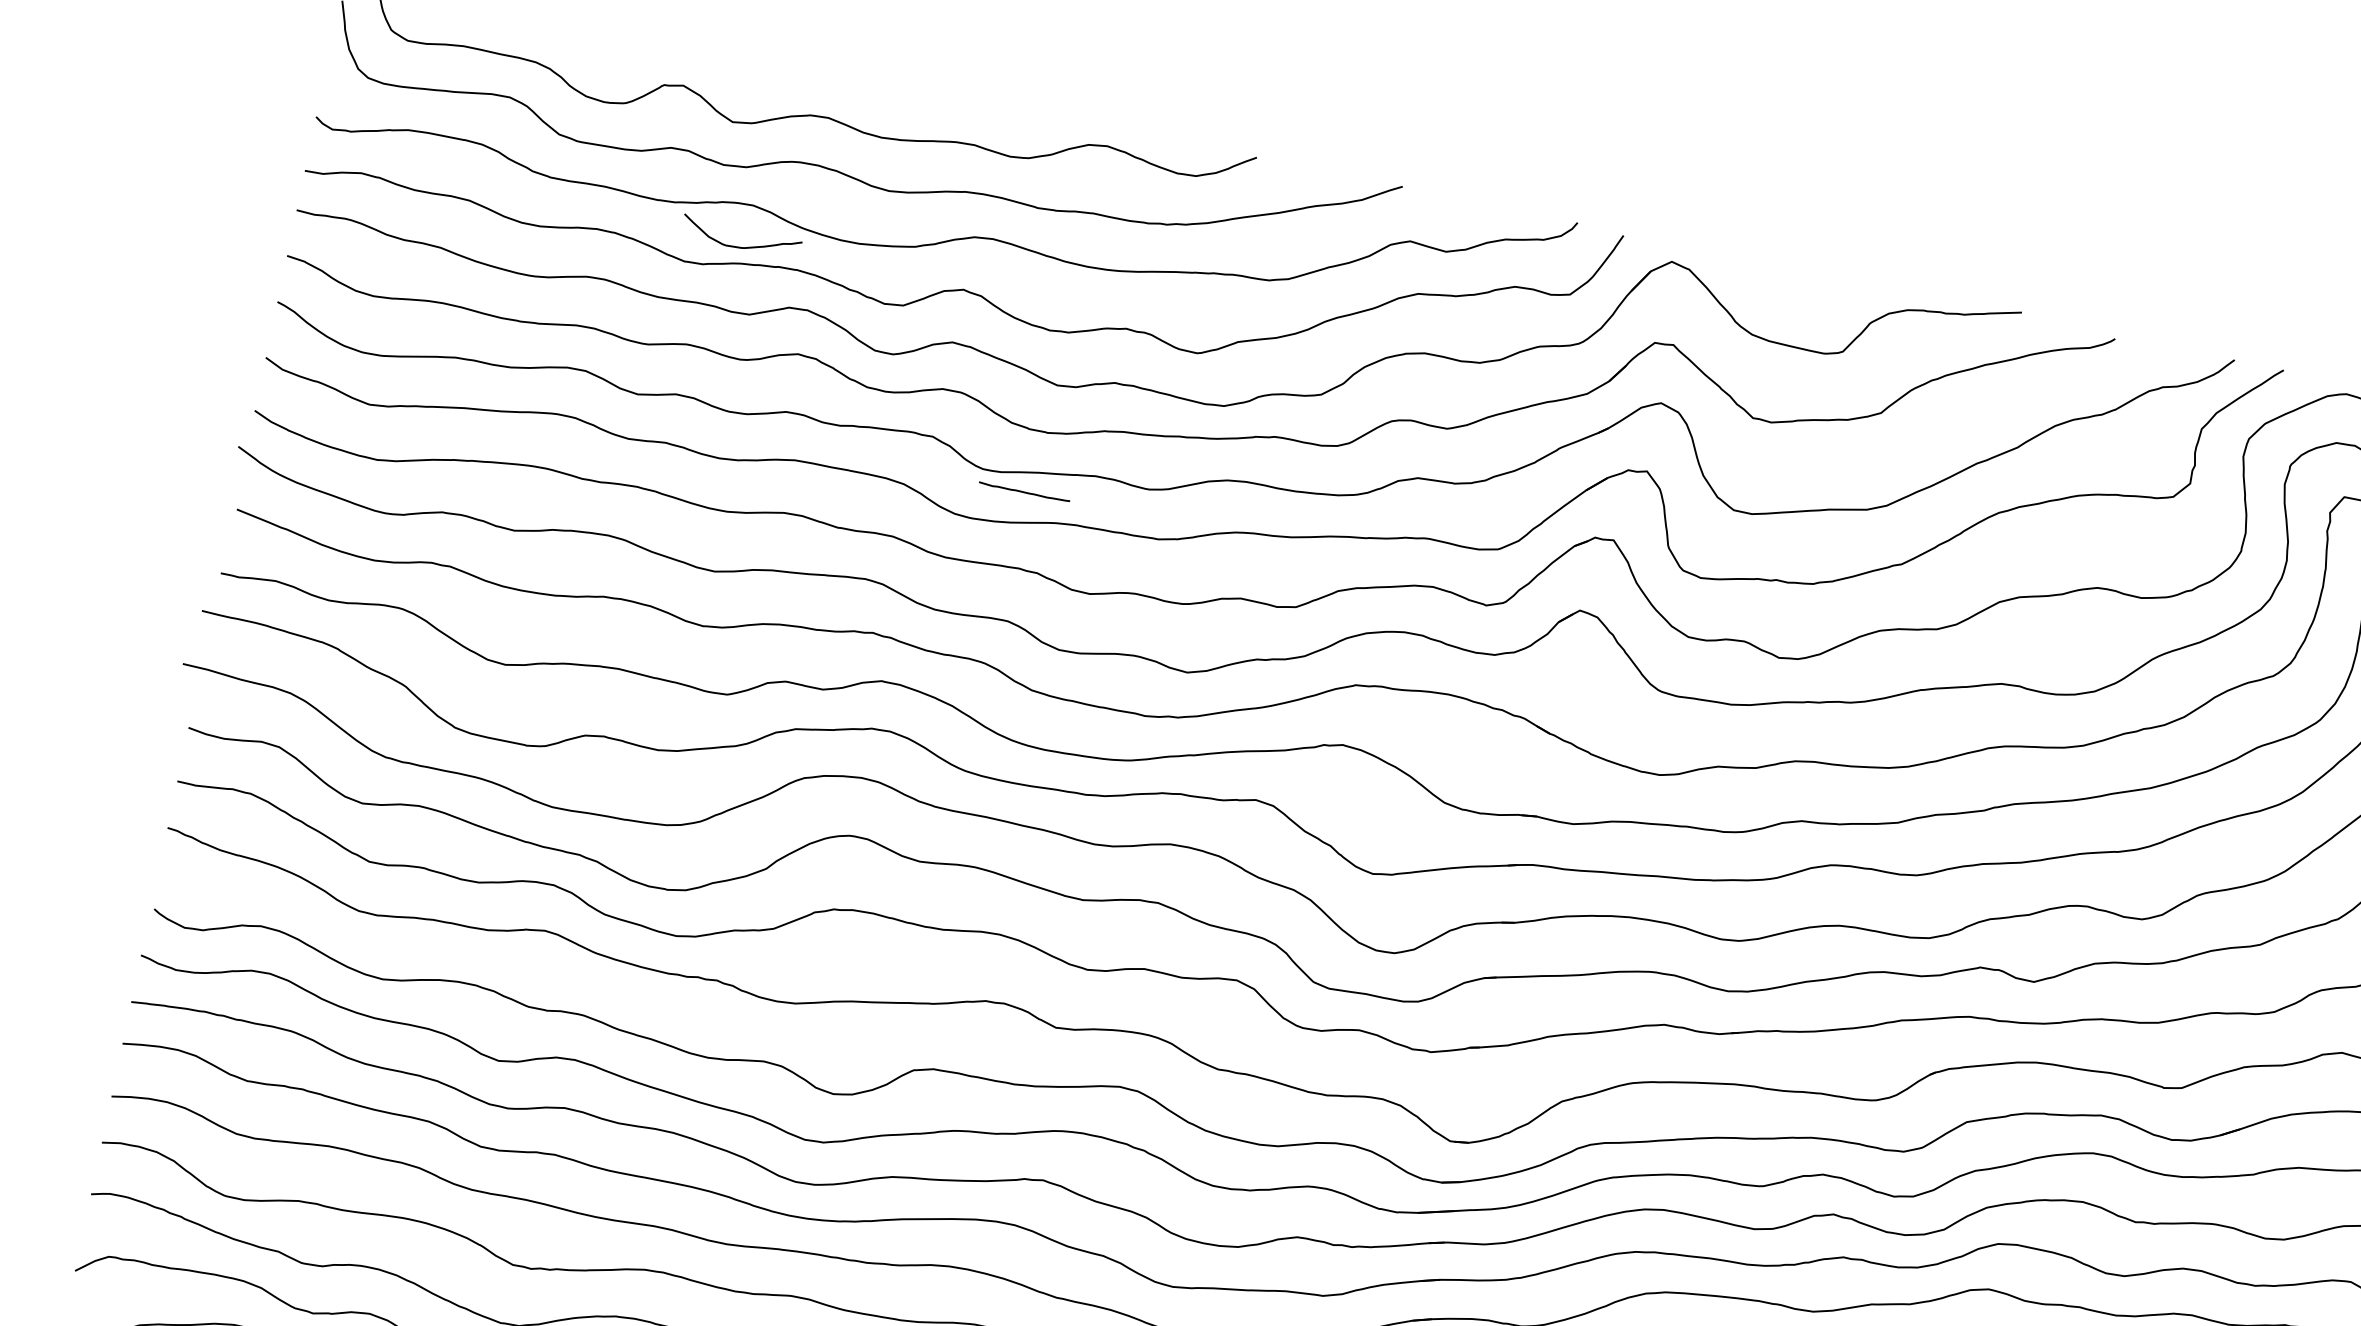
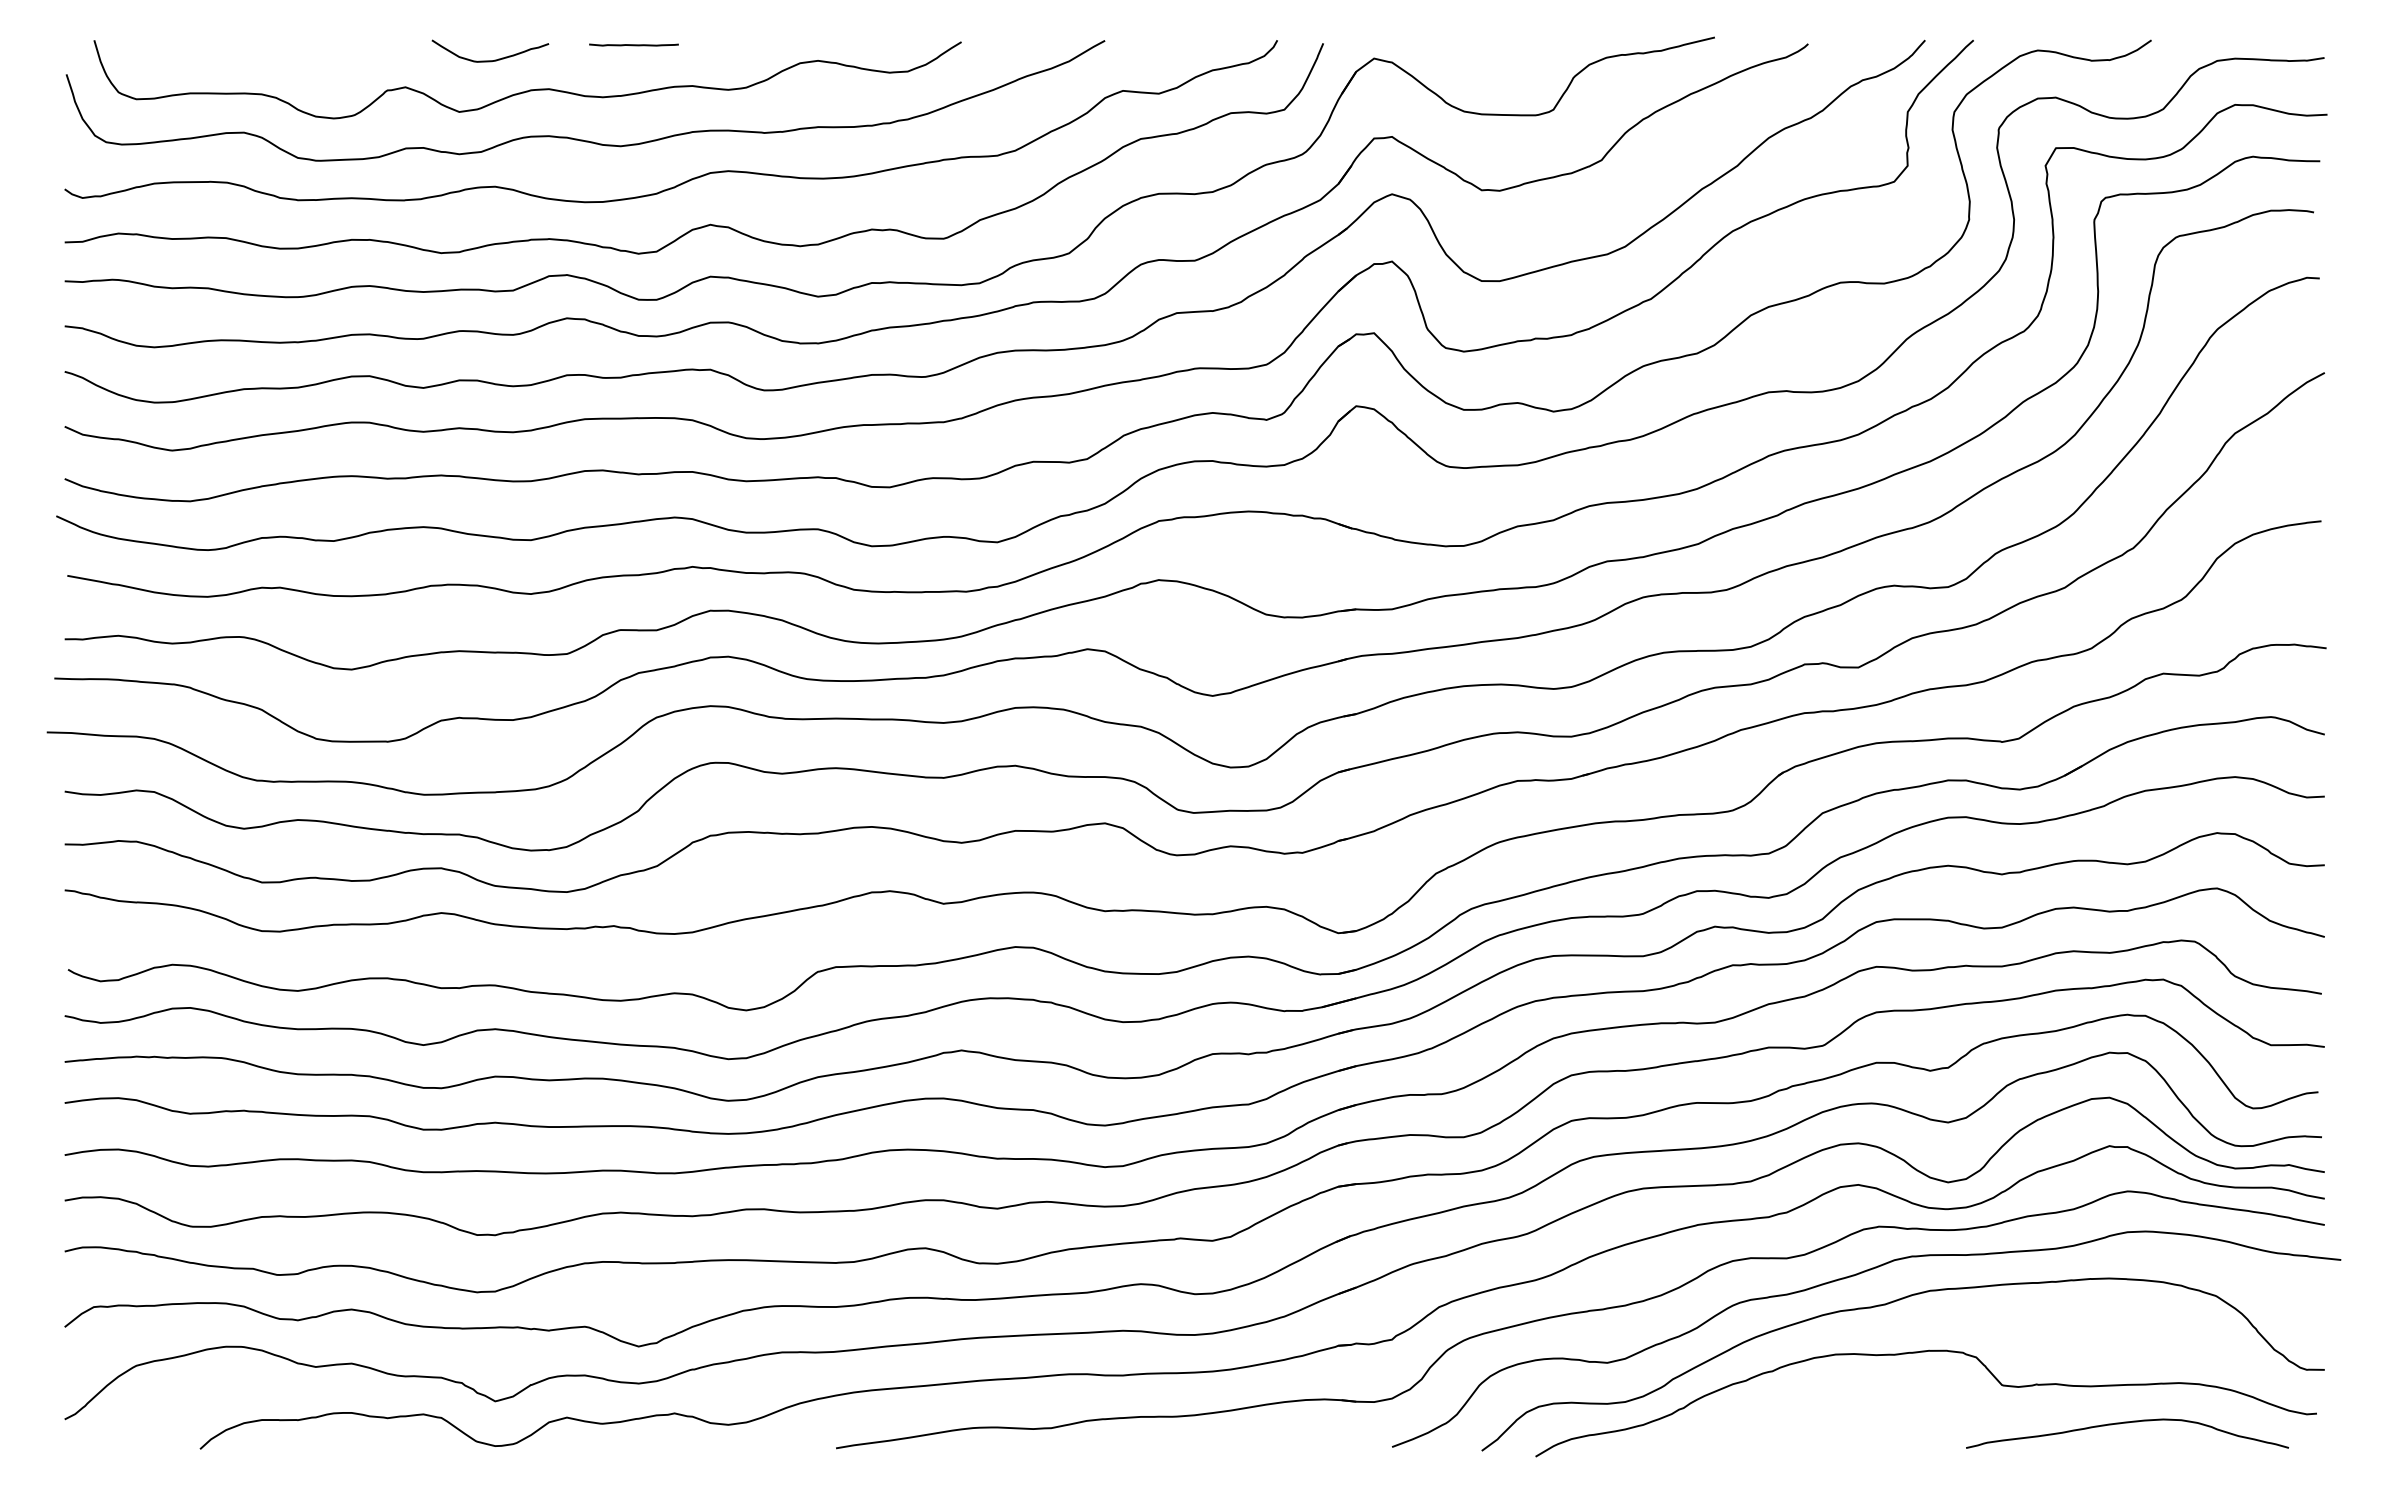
curve: (743, 246) -> (494, 59), moved
line: (1024, 491) -> (633, 44), moved

